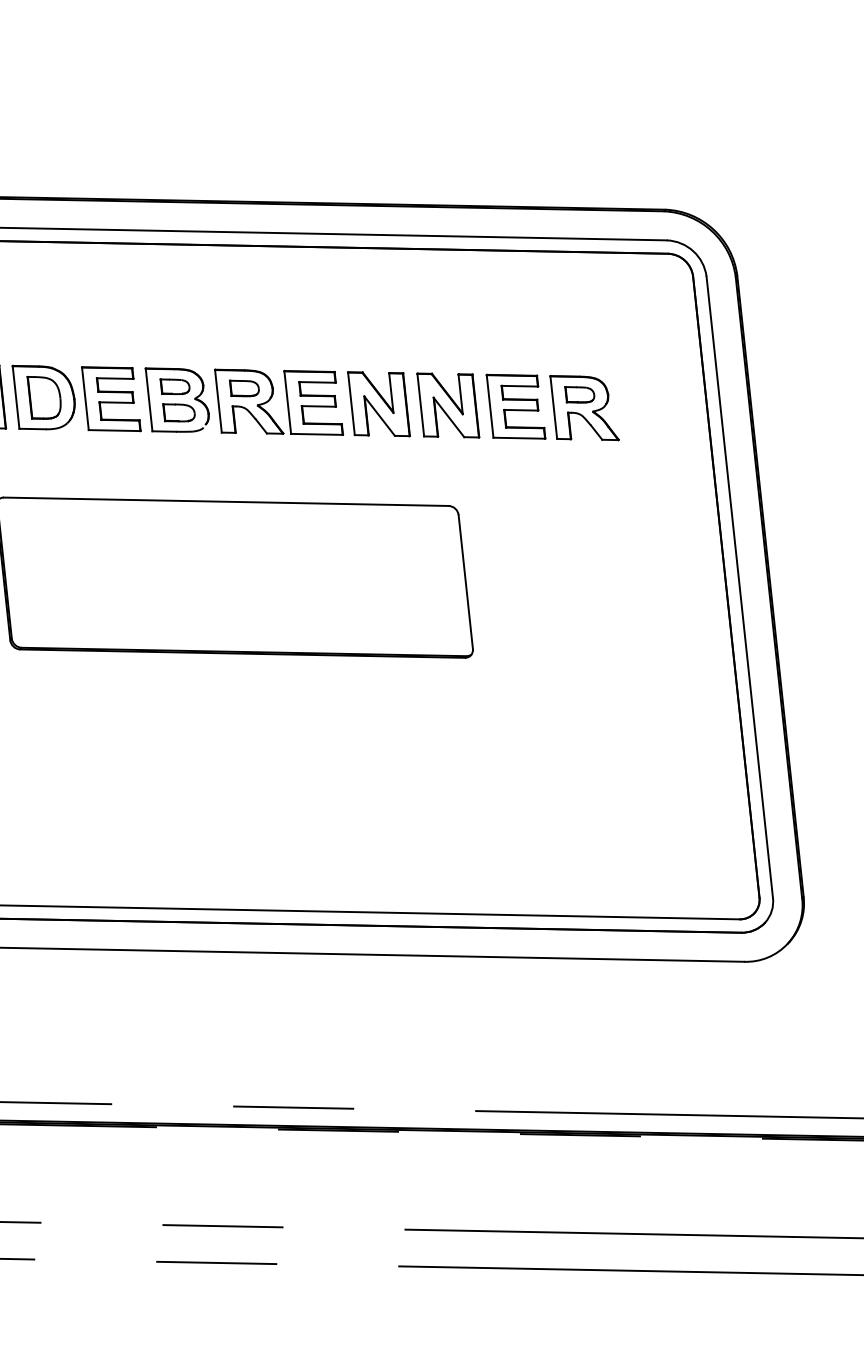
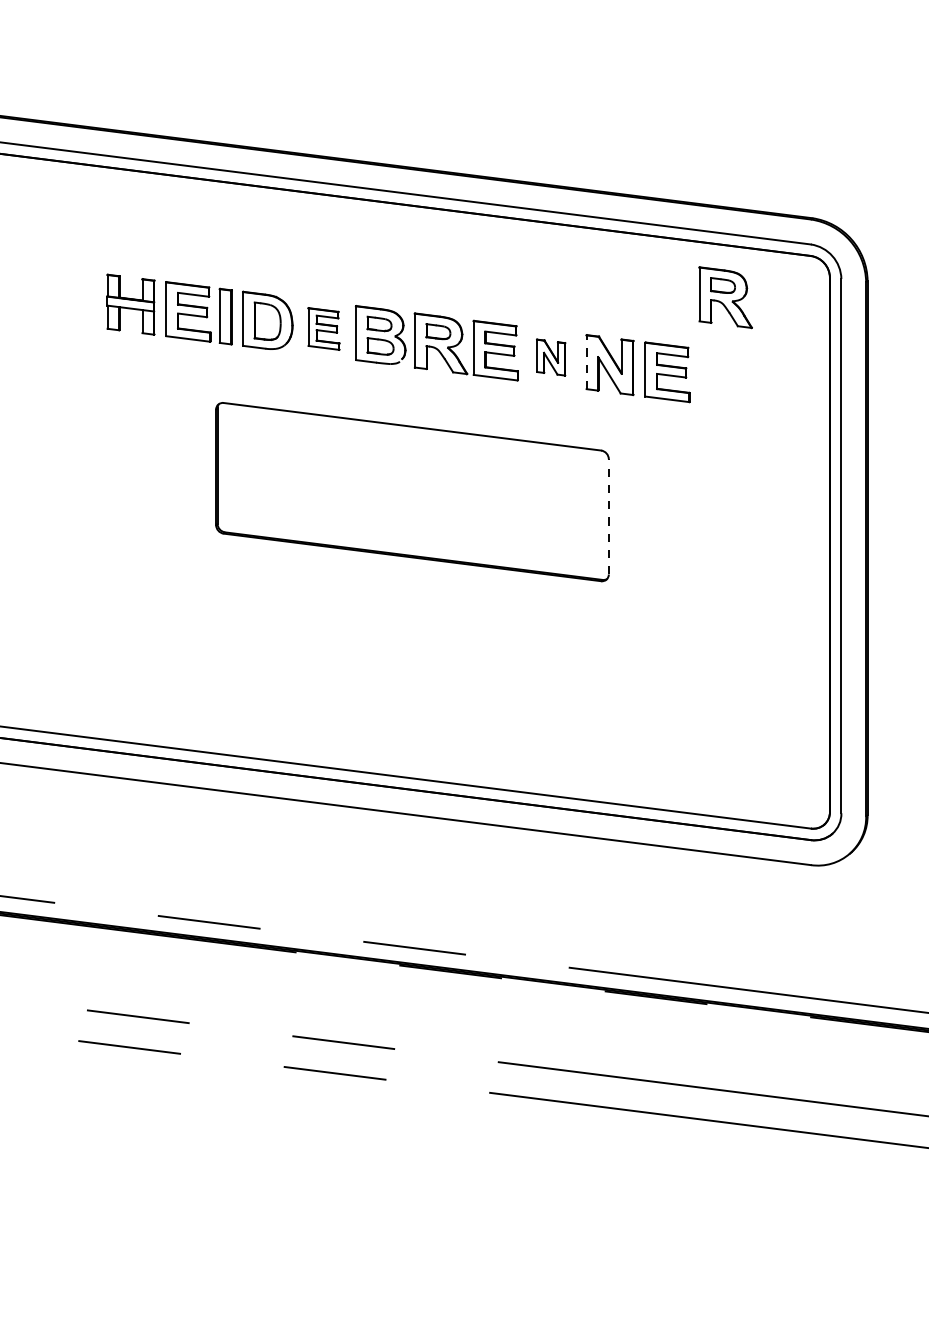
part: (110, 398) -> (323, 328), size x0.7
part: (378, 404) -> (550, 357), size x0.6
line: (420, 405) -> (586, 362), solid -> dashed
part: (584, 407) -> (725, 297), moved
line: (465, 581) -> (608, 516), solid -> dashed

